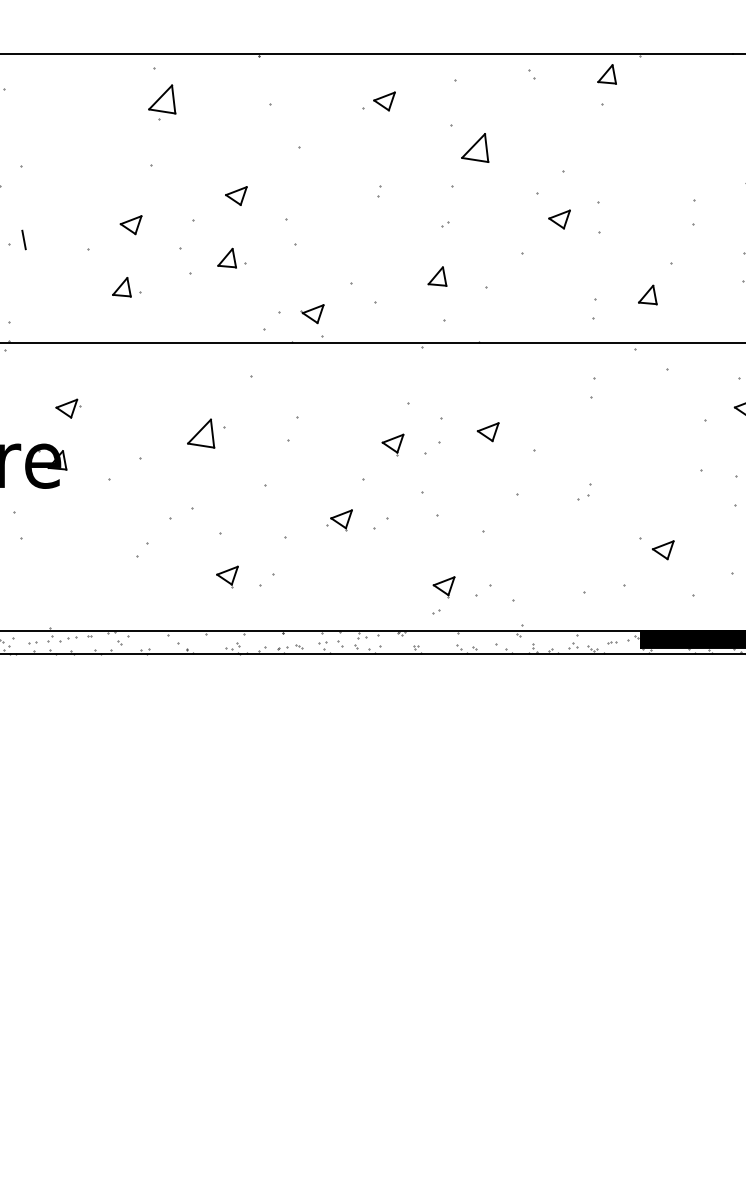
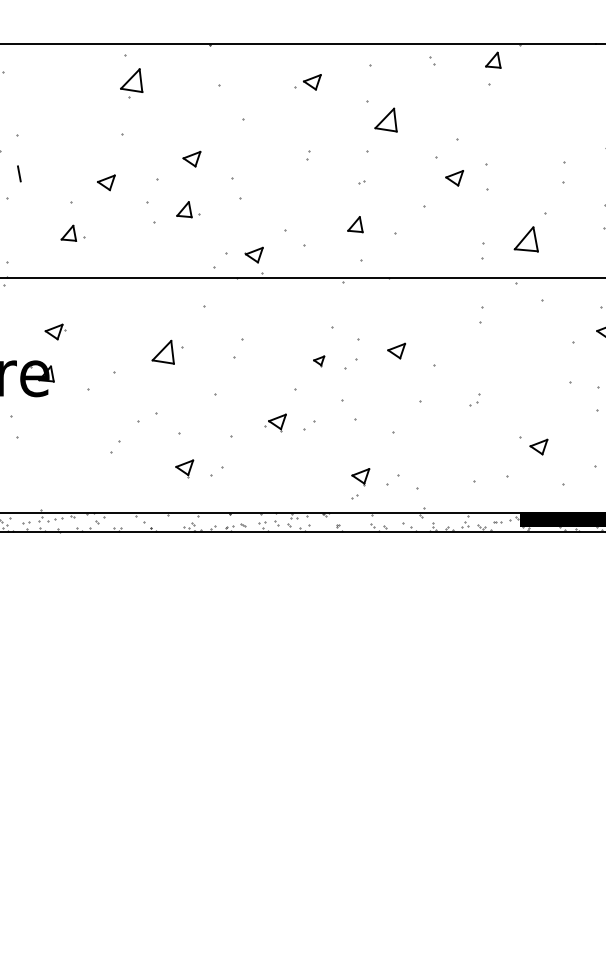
line: (24, 239) -> (19, 173), moved
part: (126, 286) -> (72, 232), moved
part: (647, 294) -> (526, 239), size x1.6
part: (392, 444) -> (318, 361), size x0.6

